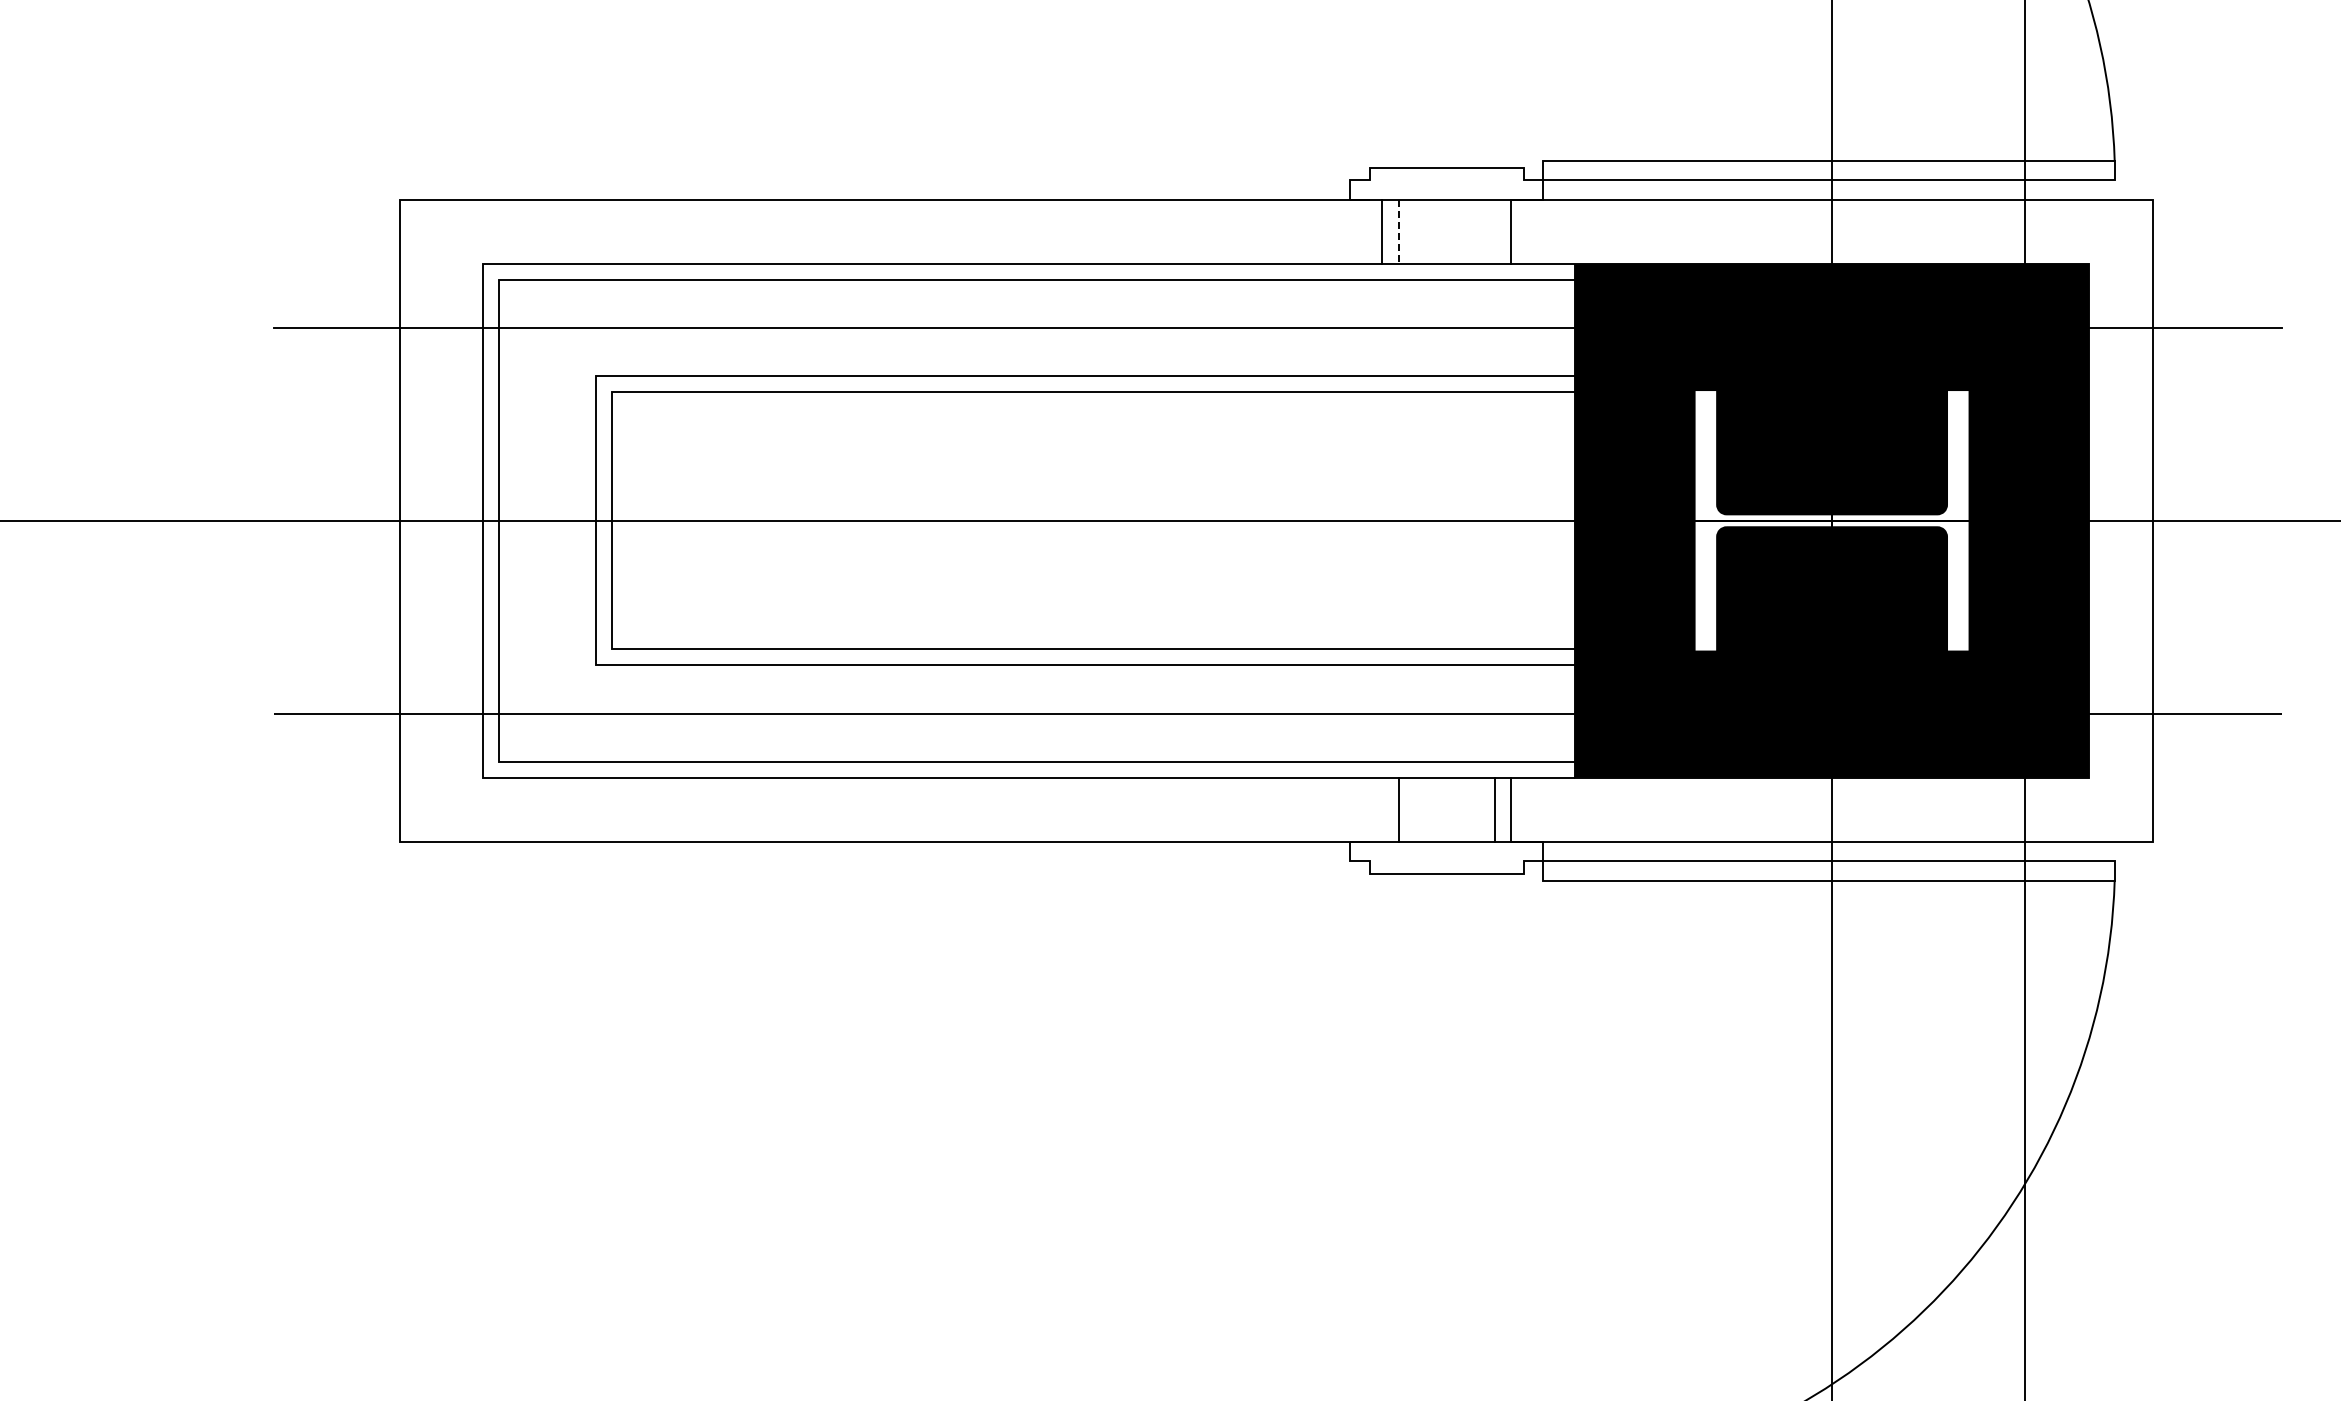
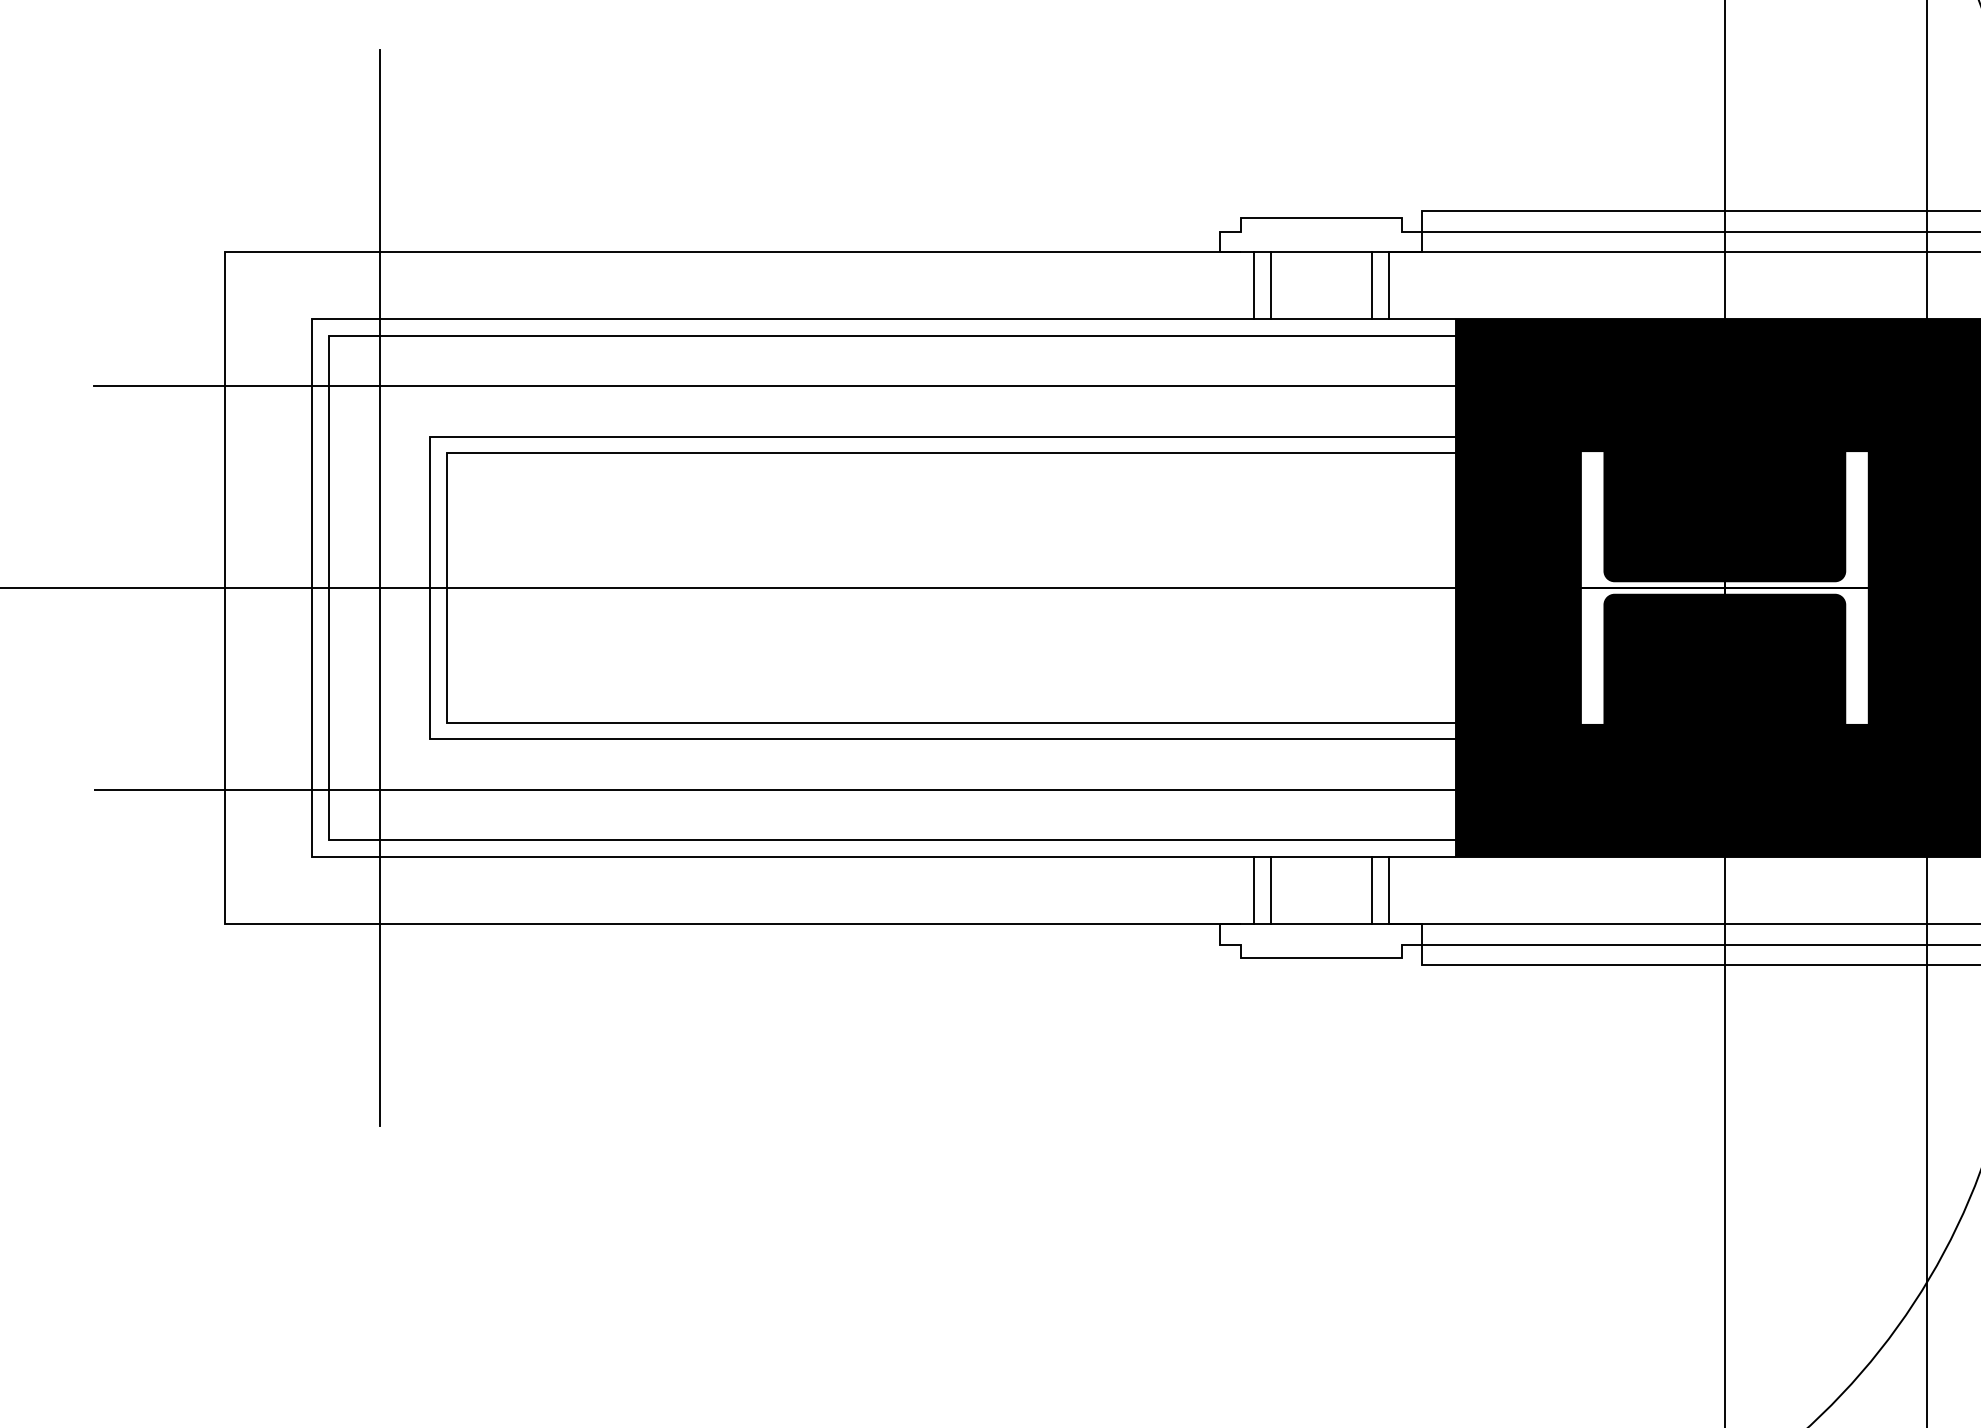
line: (1494, 231) -> (1371, 285), added
line: (1398, 232) -> (1270, 286), dashed -> solid
line: (547, 520) -> (379, 587), added
line: (1382, 809) -> (1254, 890), added

